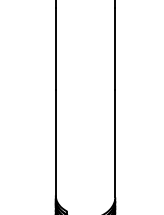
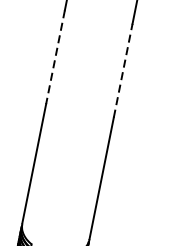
line: (115, 48) -> (123, 70), solid -> dashed
line: (55, 49) -> (55, 57), solid -> dashed

